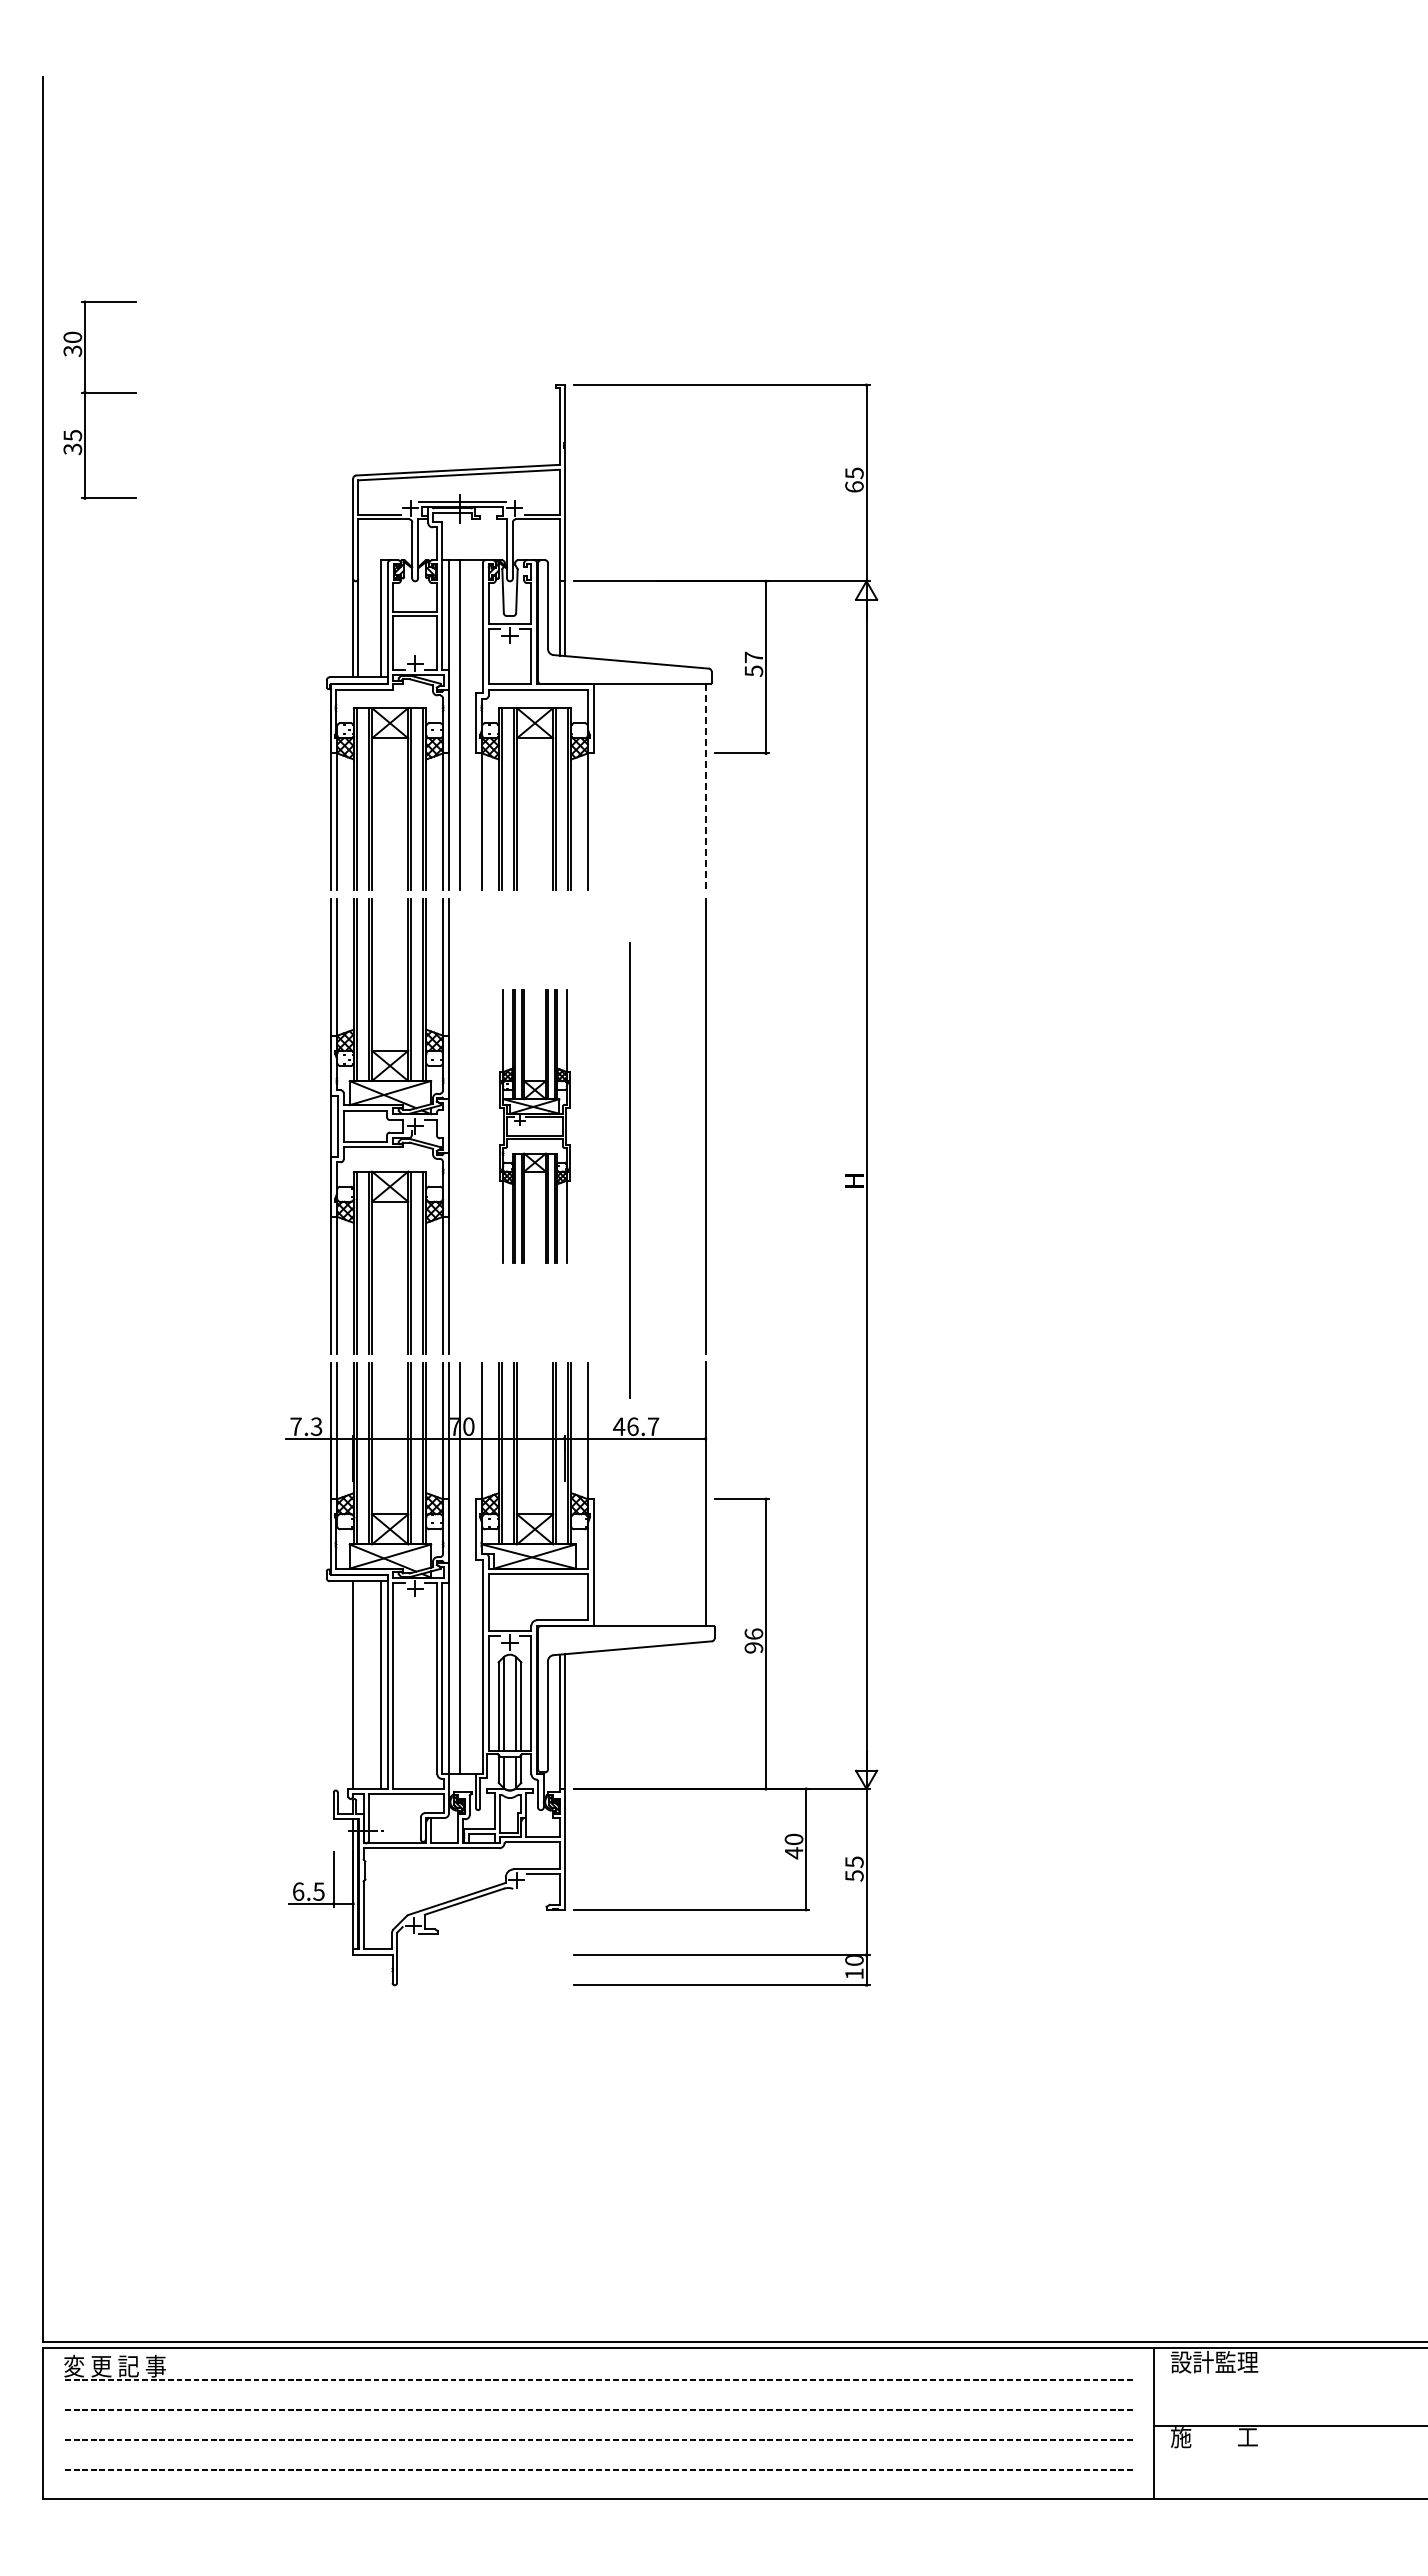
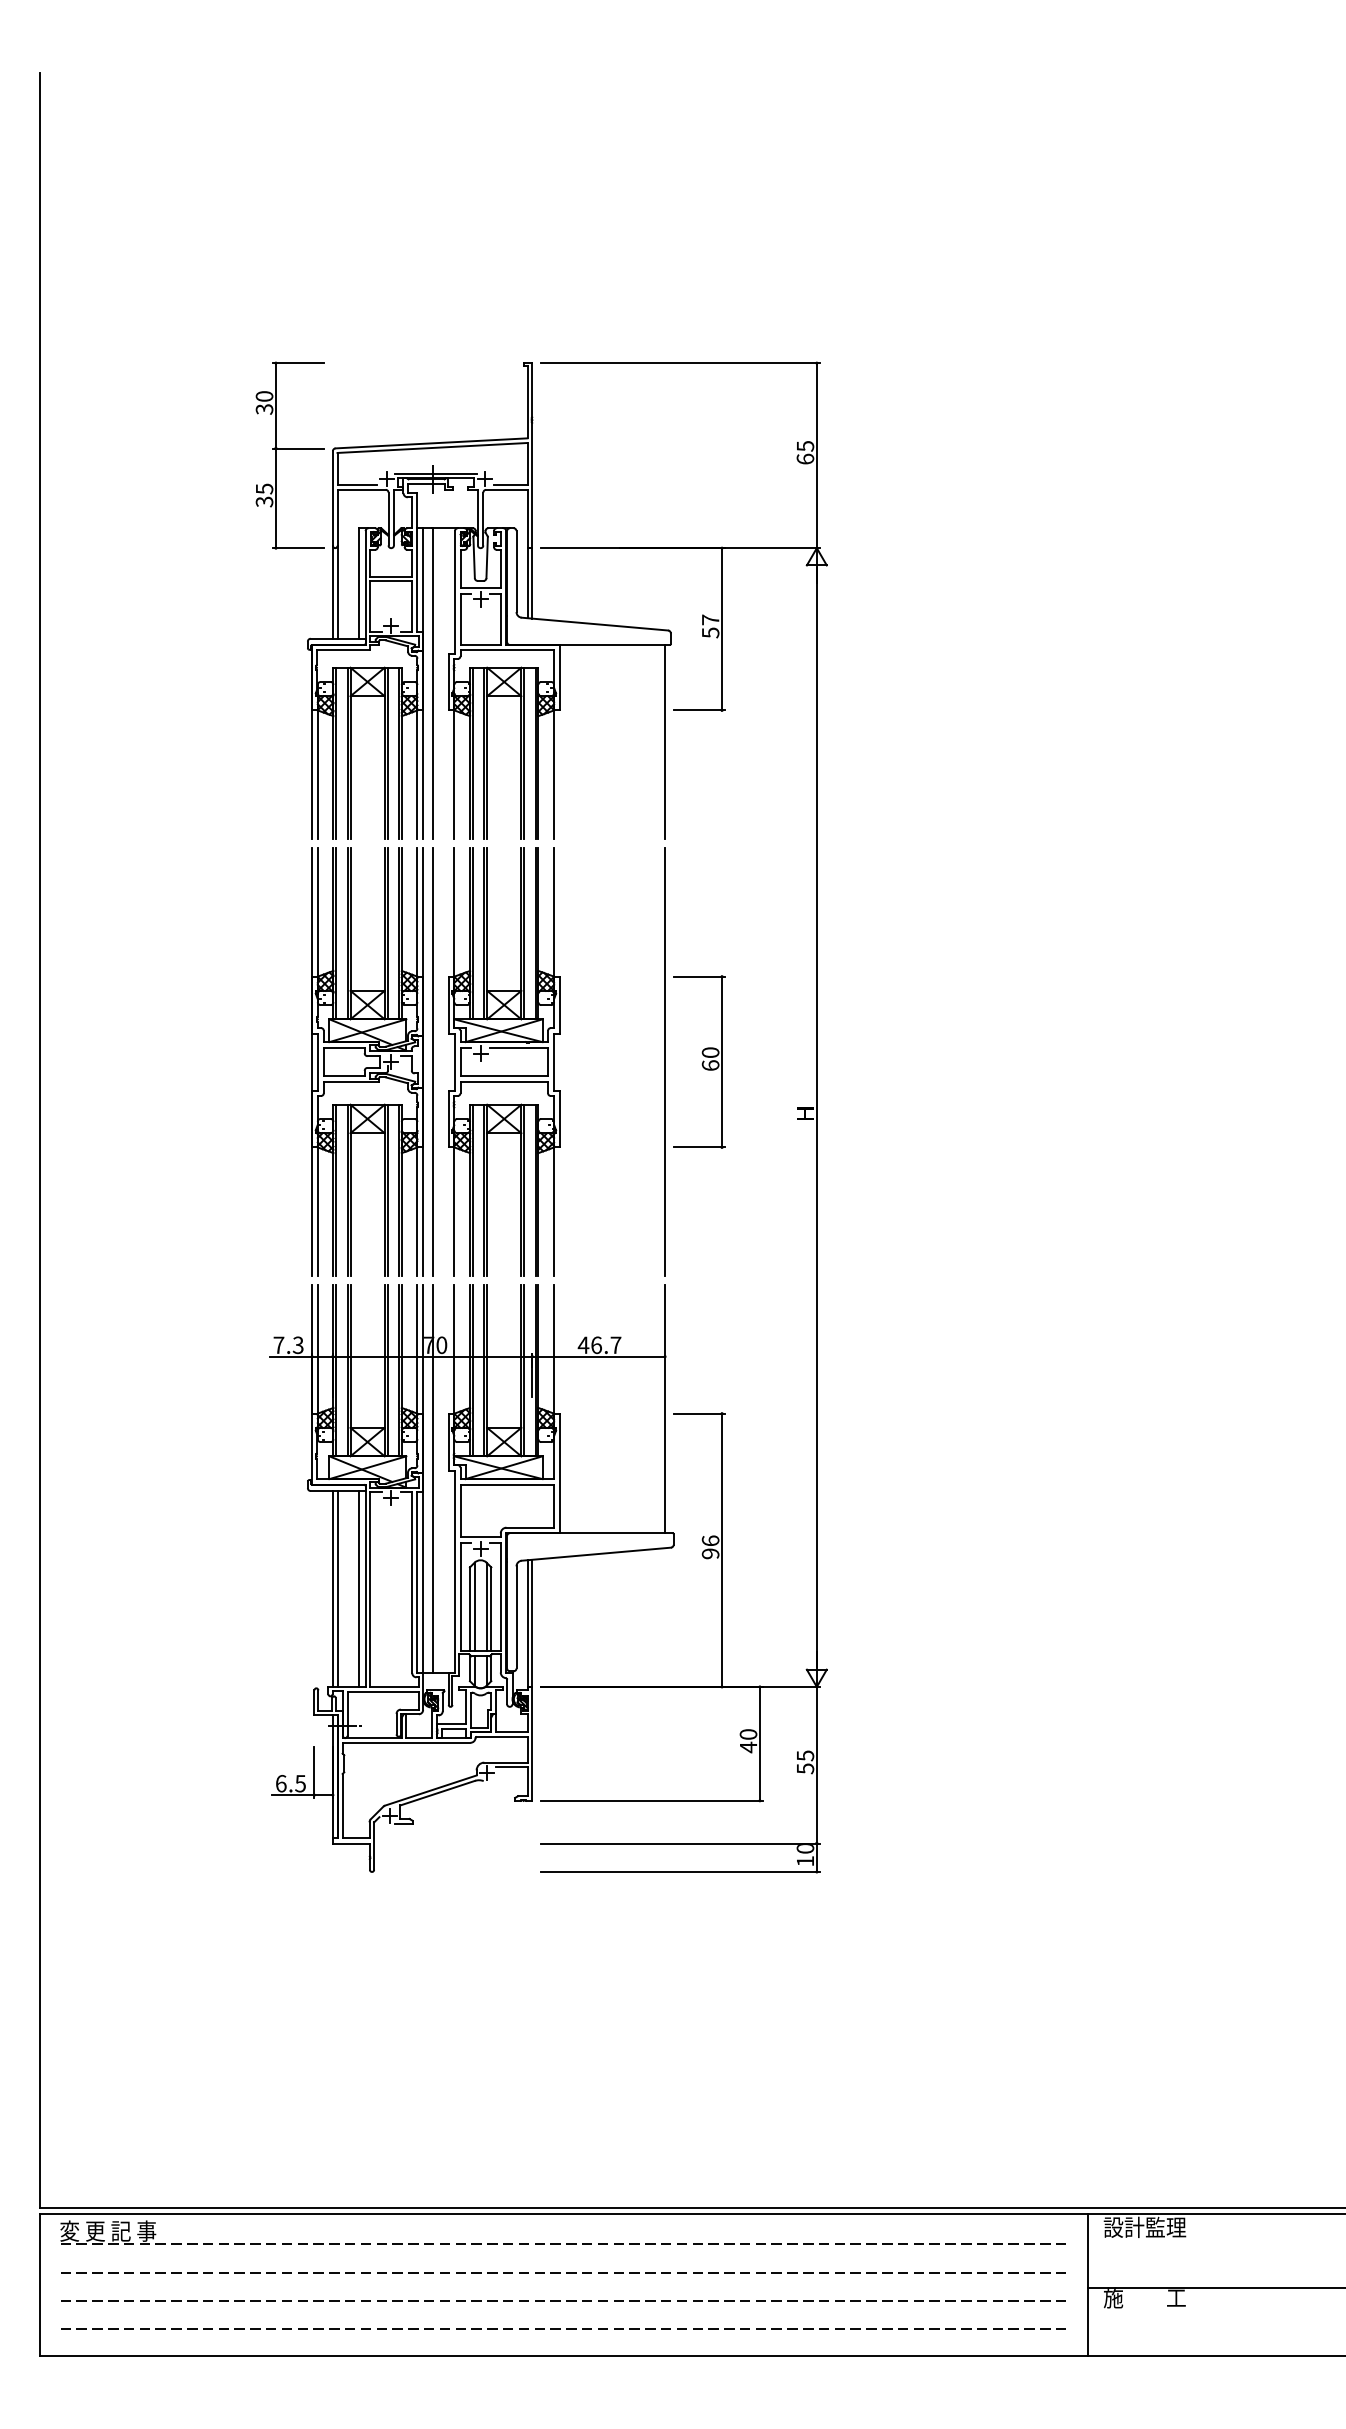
part: (99, 399) -> (289, 454), moved
line: (705, 787) -> (664, 742), dashed -> solid
part: (534, 1126) -> (503, 1062), size x1.67
part: (741, 1126) -> (698, 1062), added
line: (629, 1170) -> (433, 1062), moved
line: (358, 1685) -> (337, 1589), added

